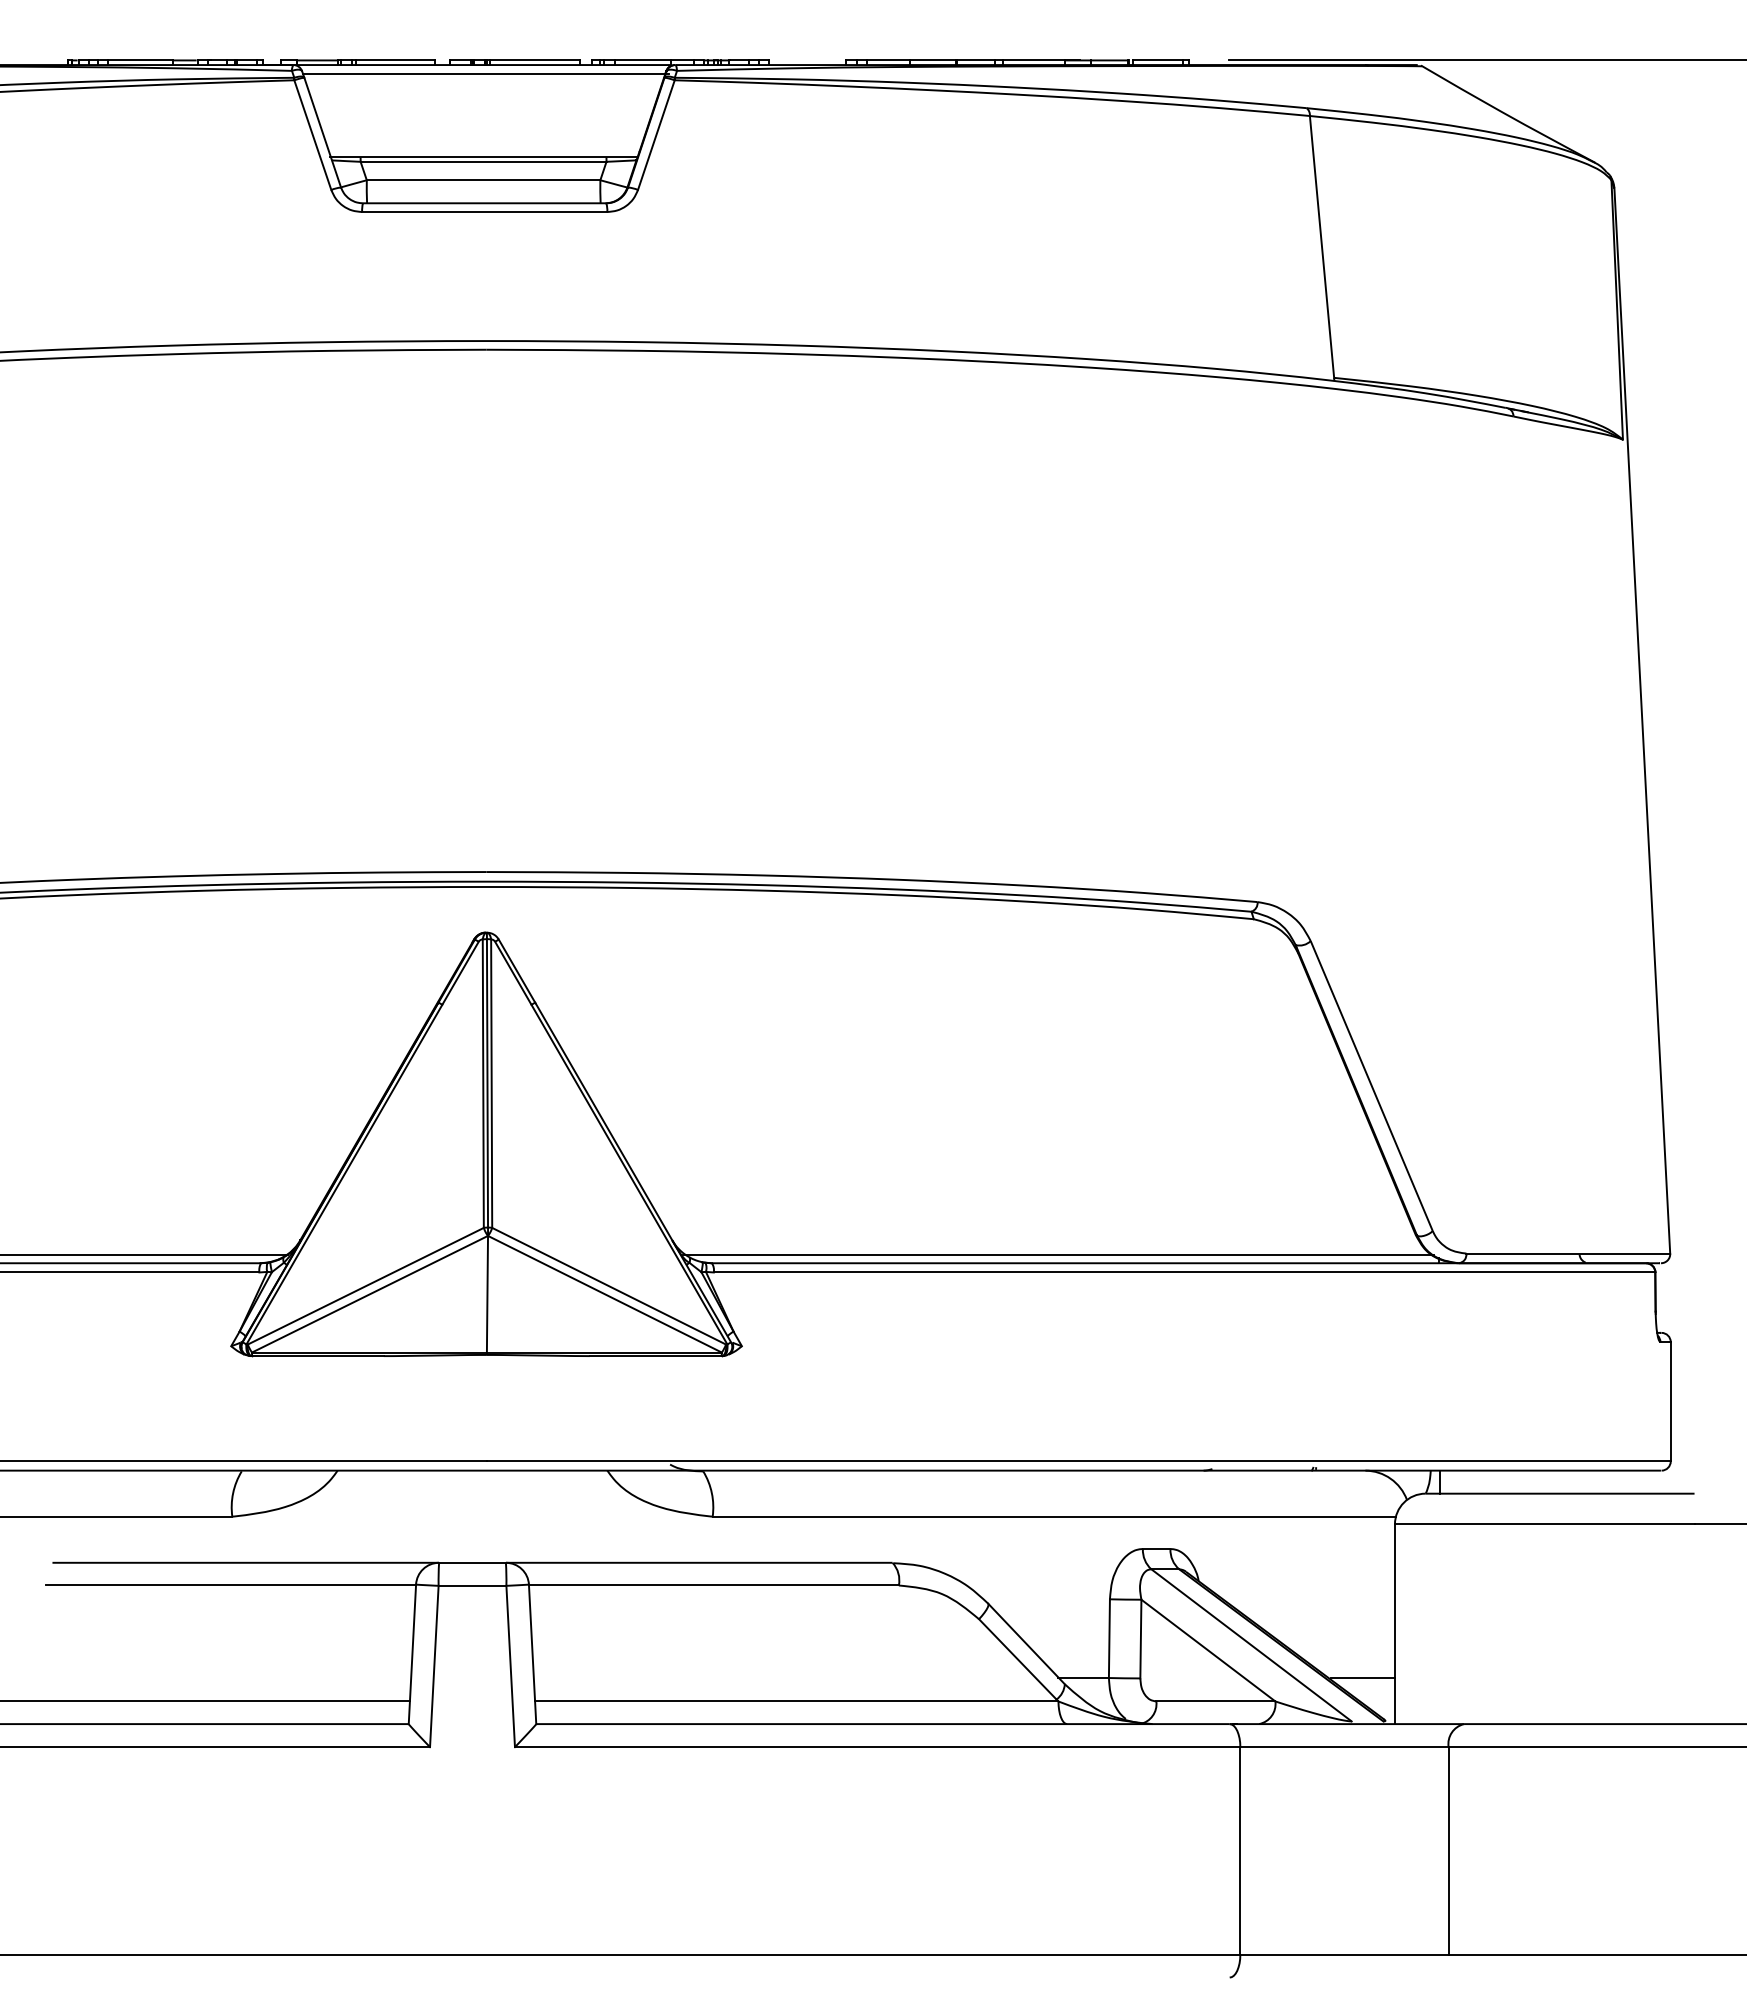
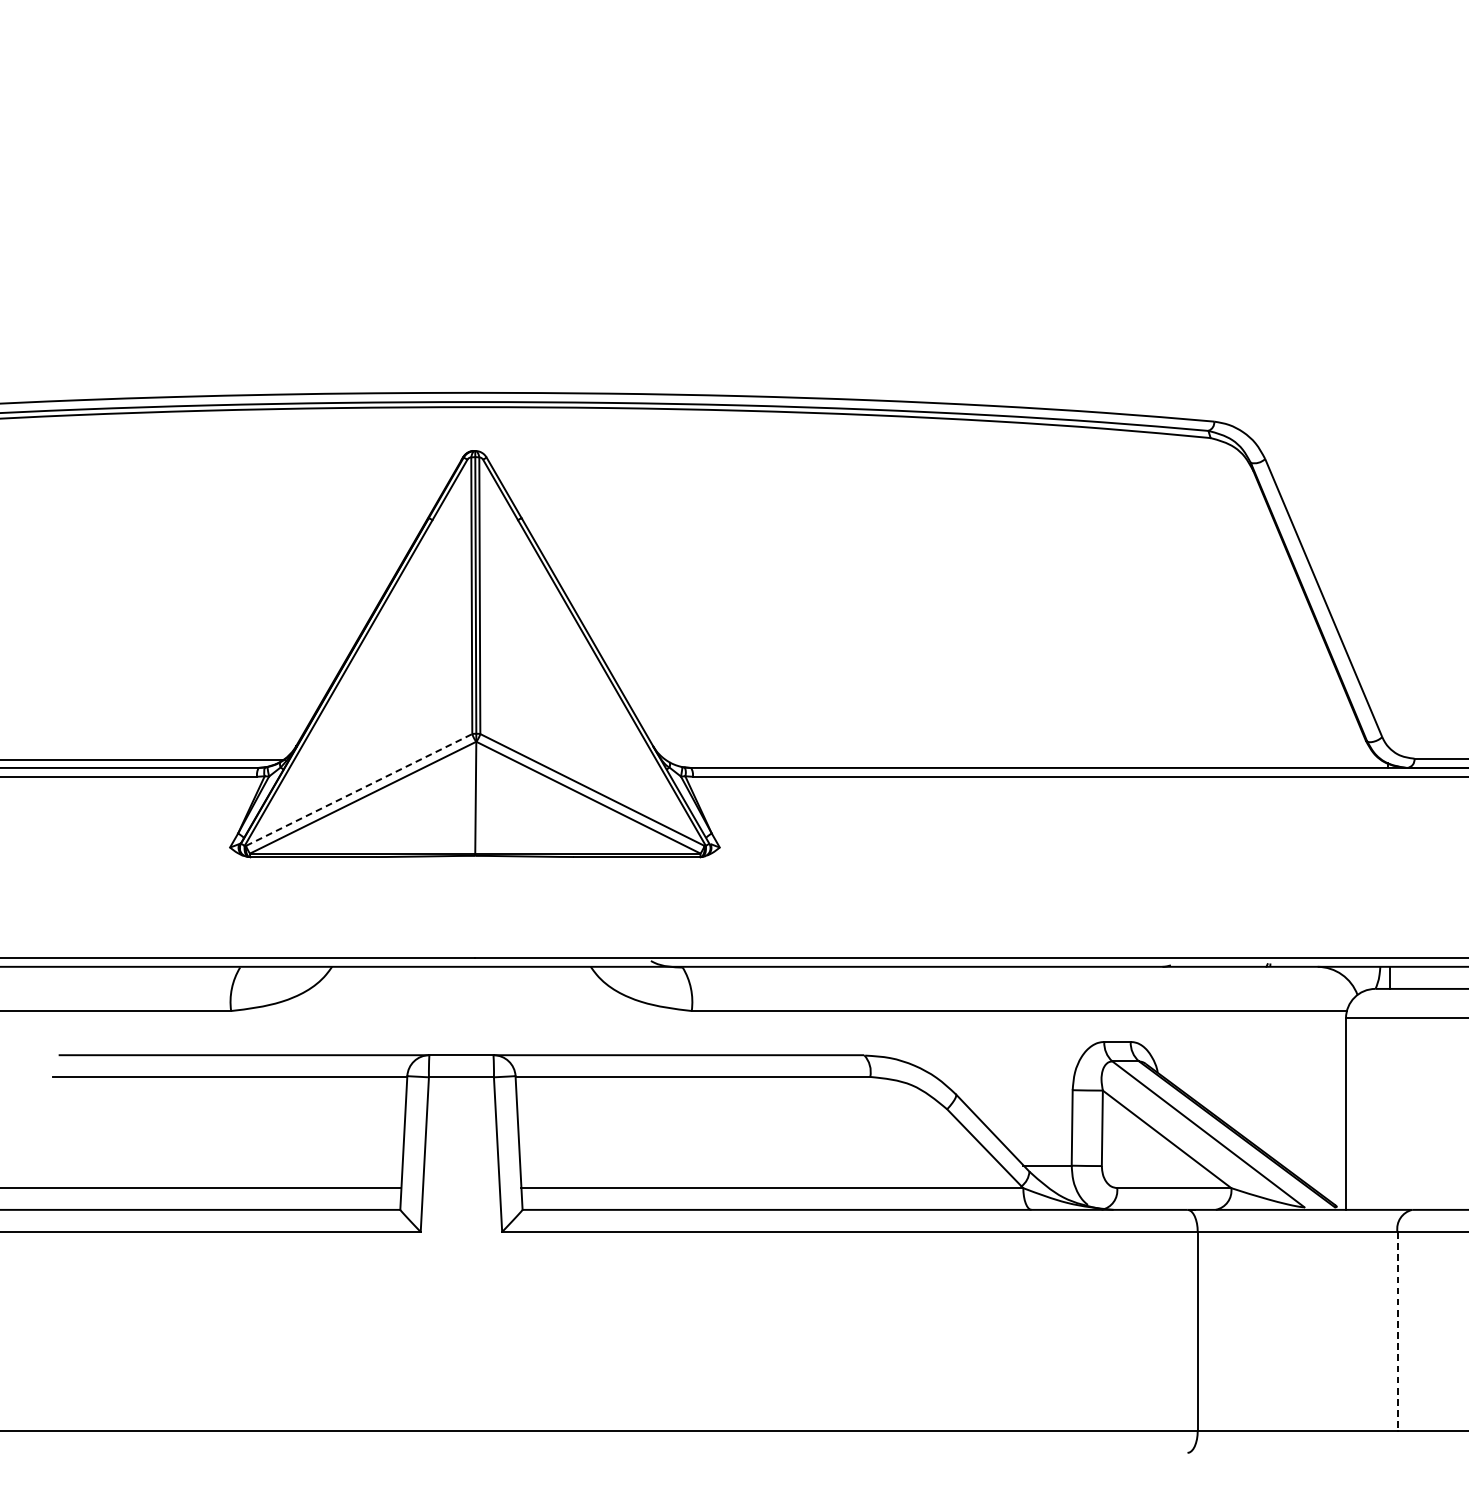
line: (1058, 1254) -> (1023, 759), removed
line: (365, 1286) -> (358, 790), solid -> dashed
line: (1362, 1678) -> (1314, 1166), removed
line: (1448, 1850) -> (1397, 1331), solid -> dashed

